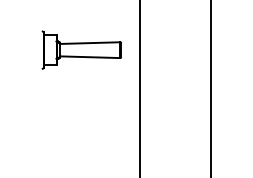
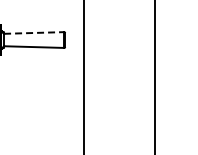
line: (90, 43) -> (34, 33), solid -> dashed

